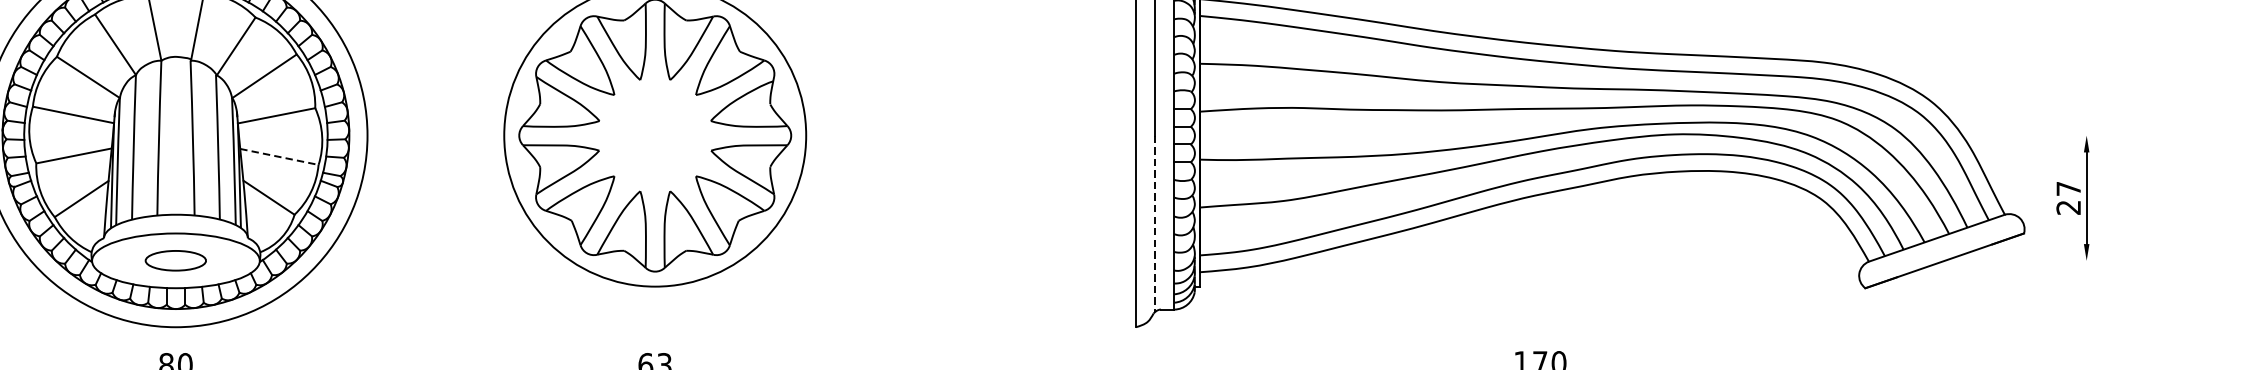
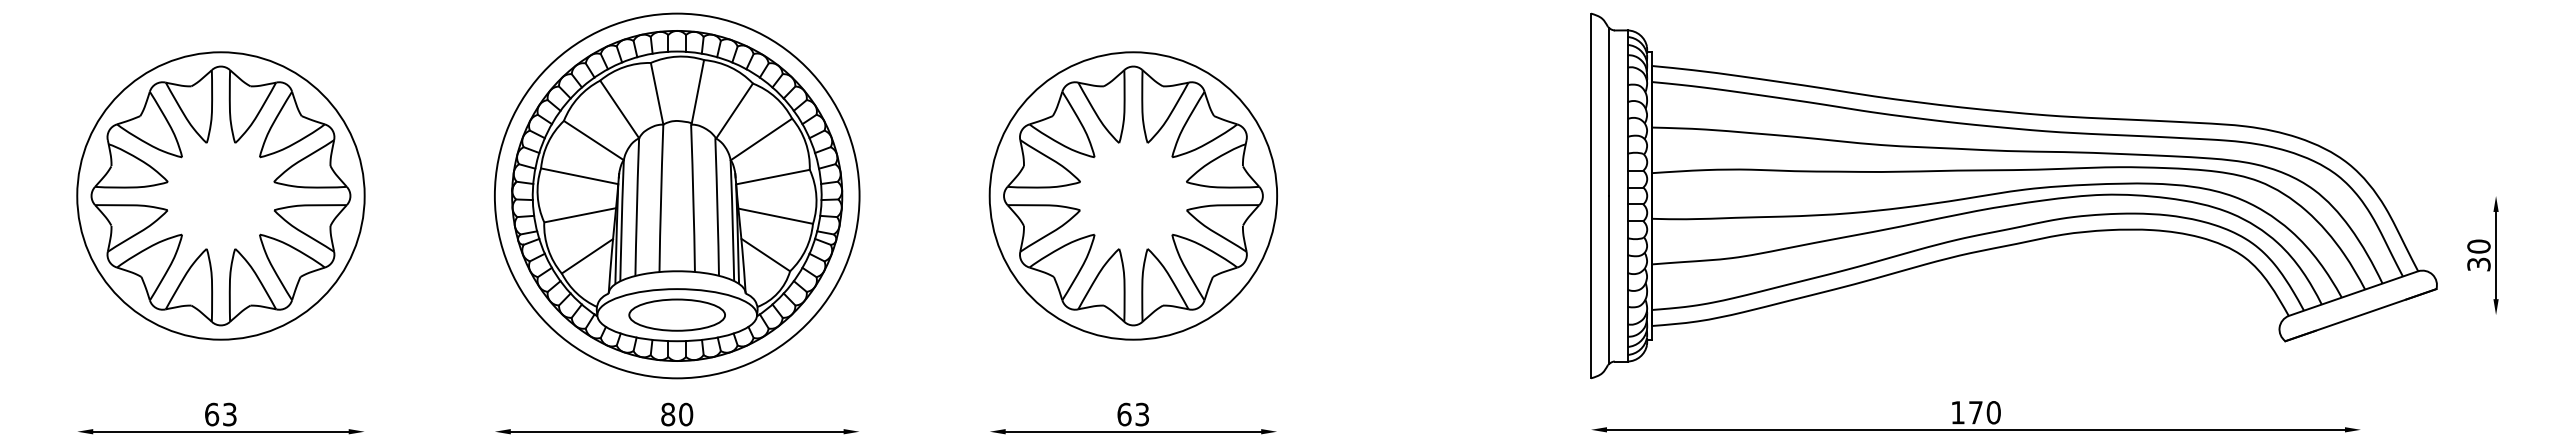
line: (280, 157) -> (776, 216), dashed -> solid
text: (2068, 198) -> (2478, 255), 27 -> 30
line: (1155, 223) -> (1609, 279), dashed -> solid
part: (175, 260) -> (676, 314), size x1.67

